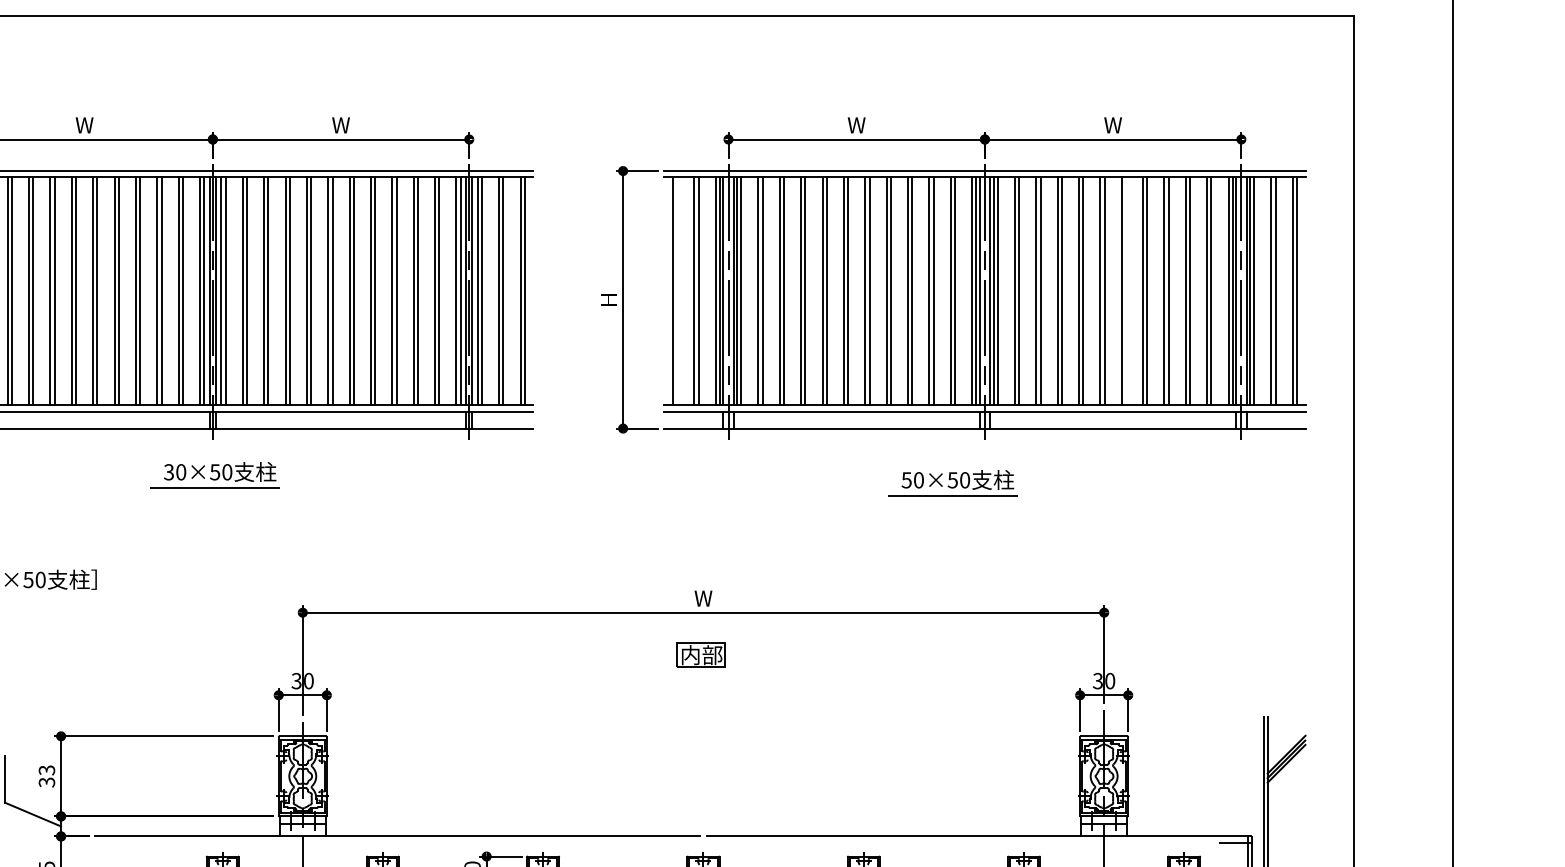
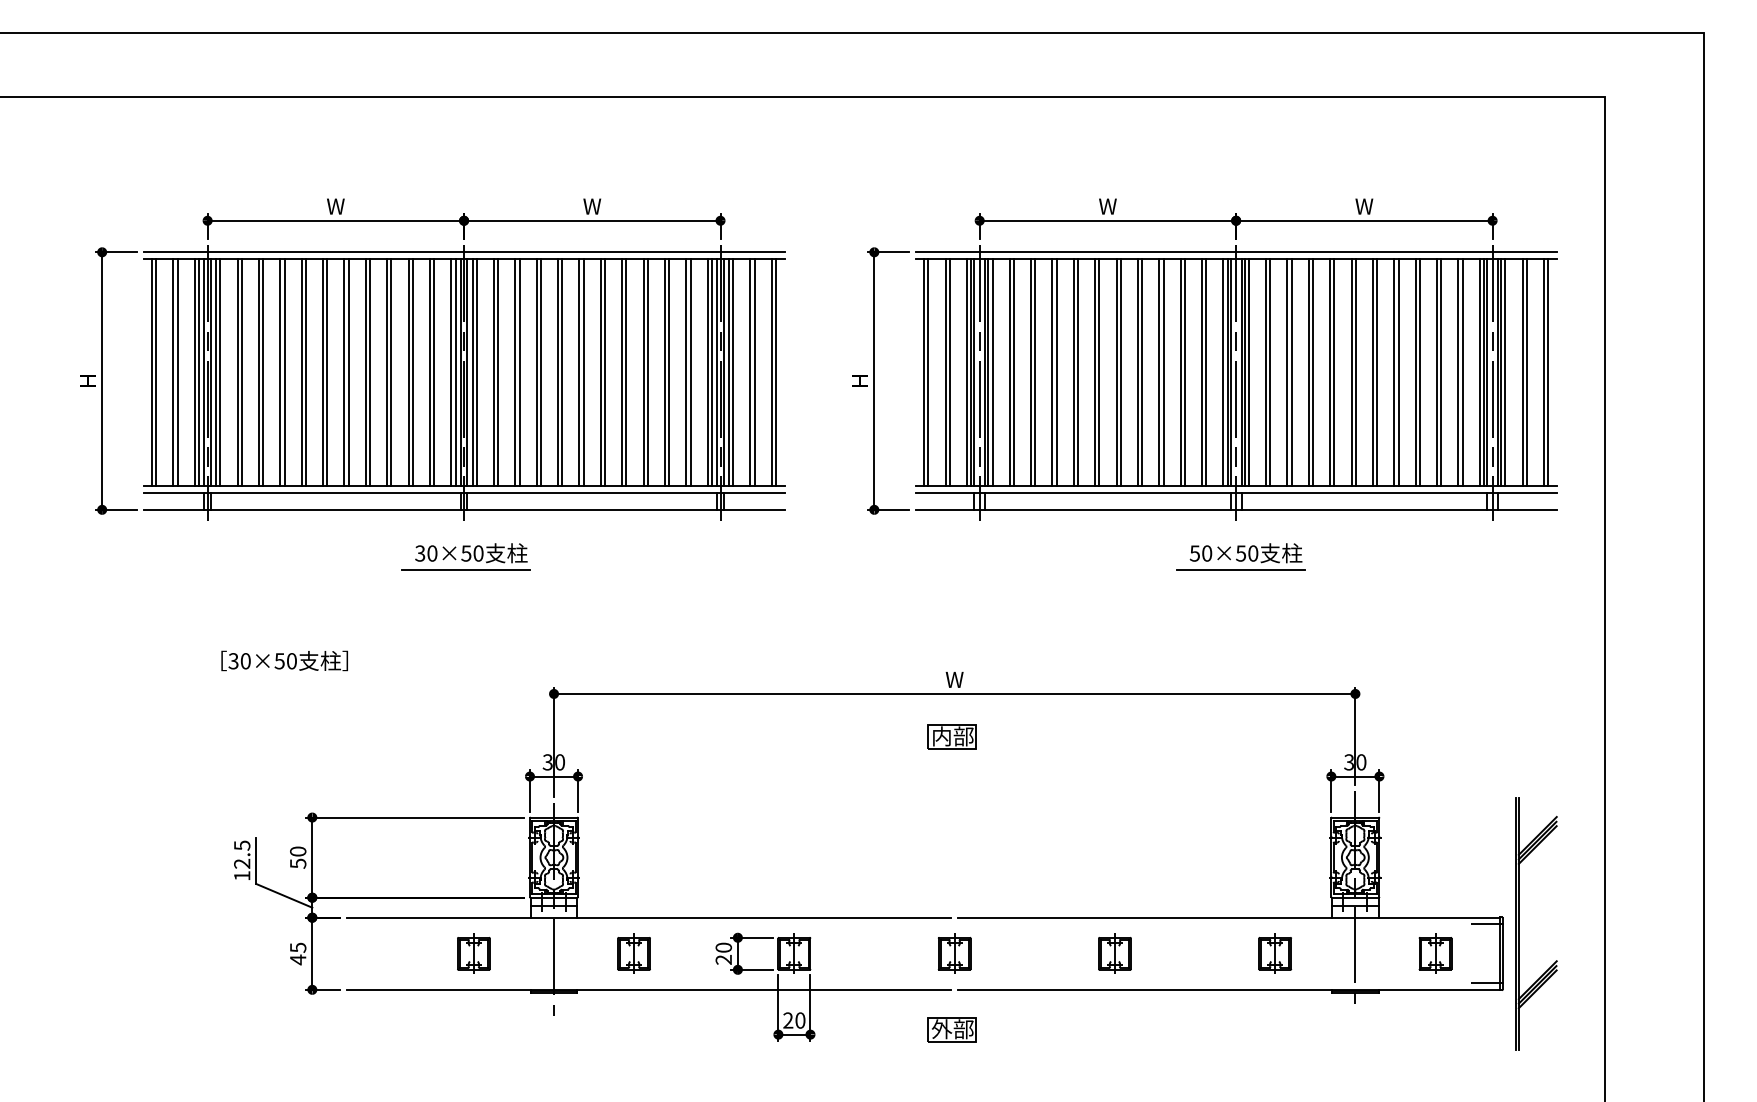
line: (677, 291) -> (928, 372), added
line: (1126, 291) -> (1377, 372), added
part: (952, 483) -> (1240, 556), moved
text: (47, 776) -> (298, 857), 33 -> 50

